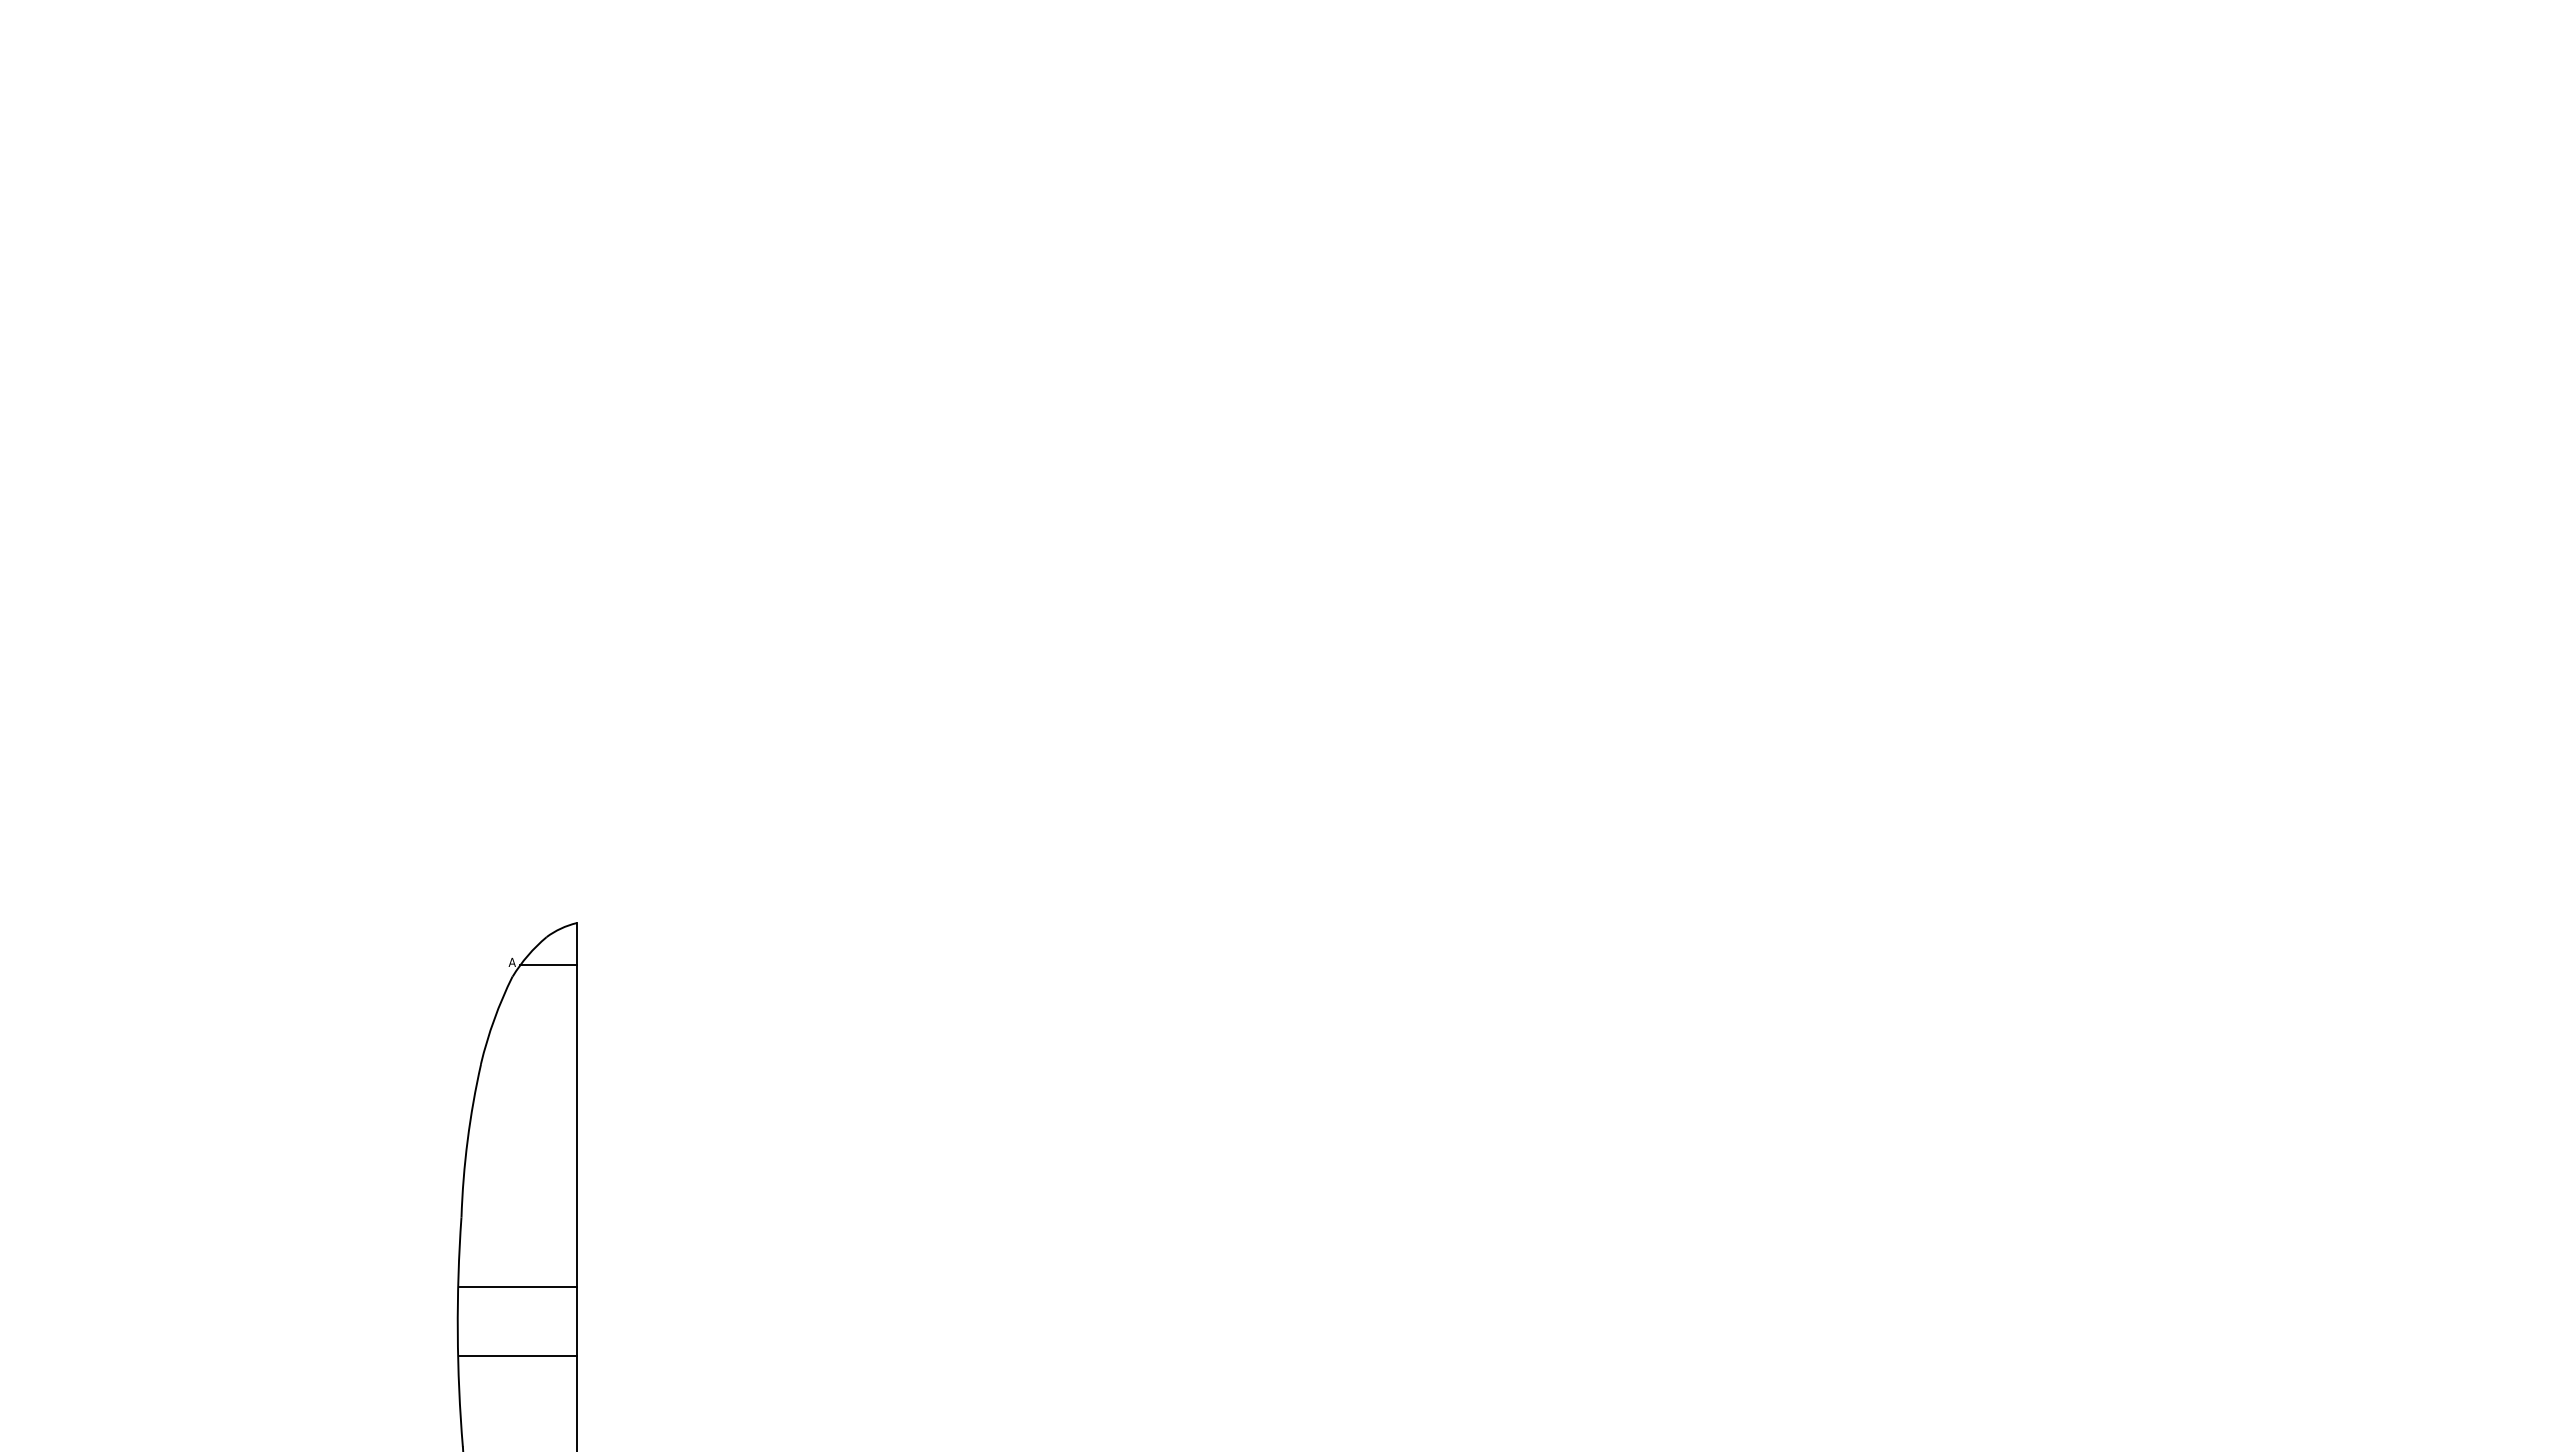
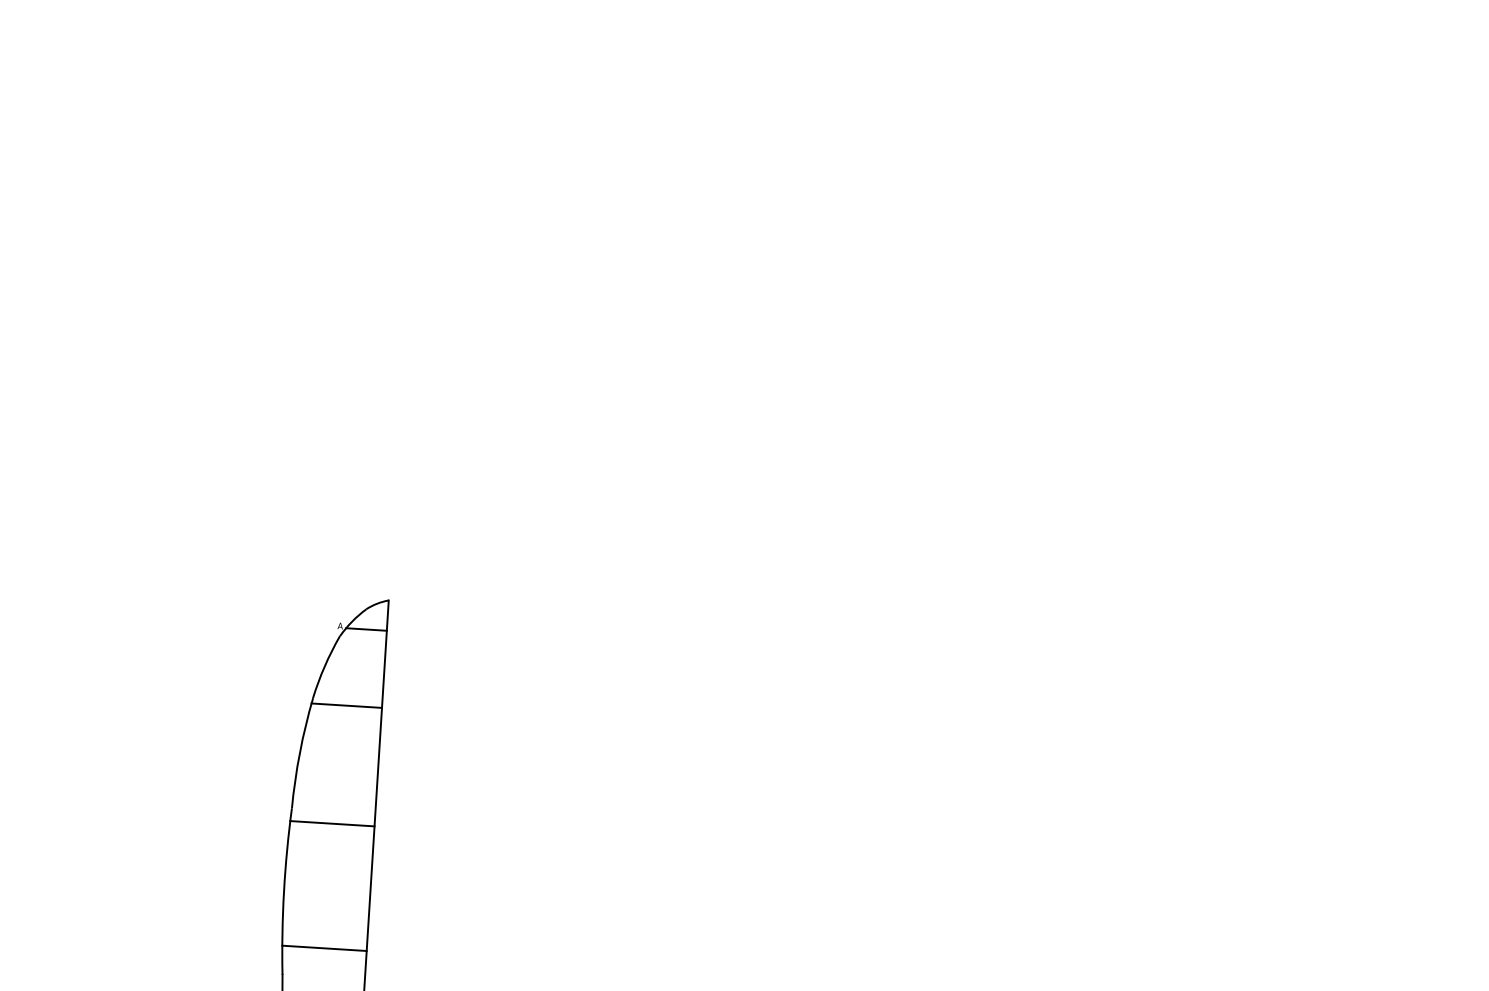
line: (527, 1071) -> (346, 705), added
line: (518, 1287) -> (332, 823), moved
line: (518, 1356) -> (324, 948), moved

